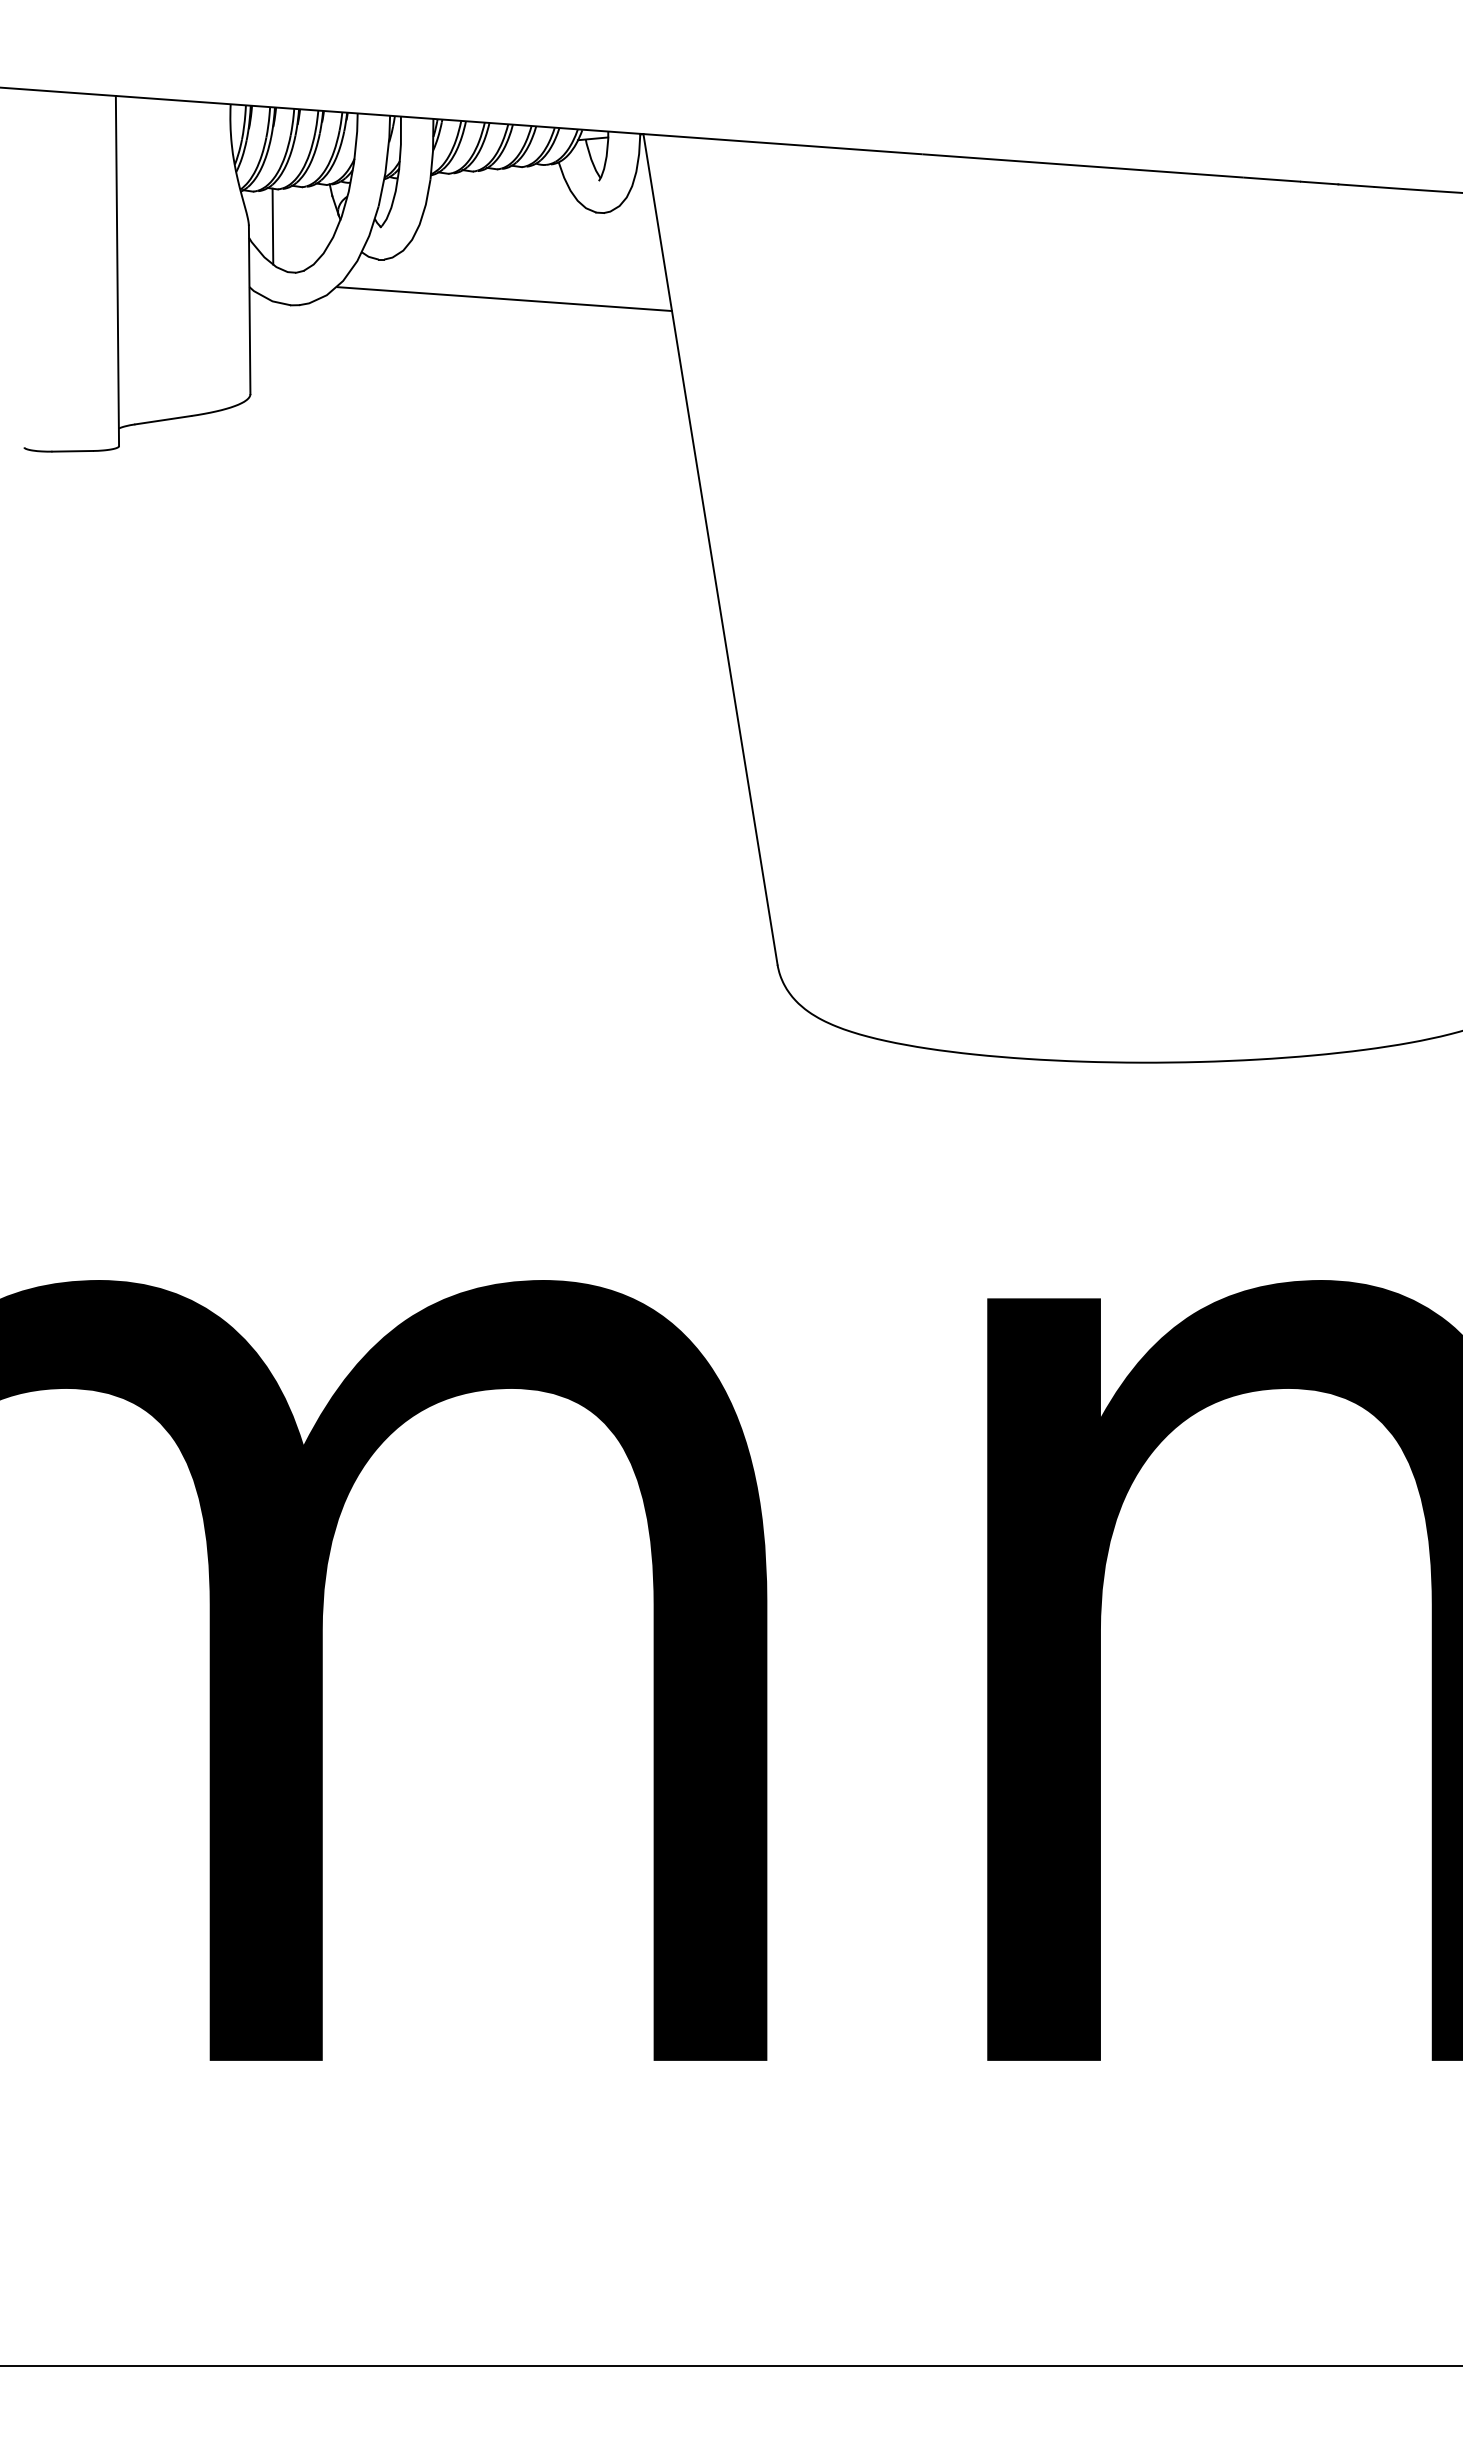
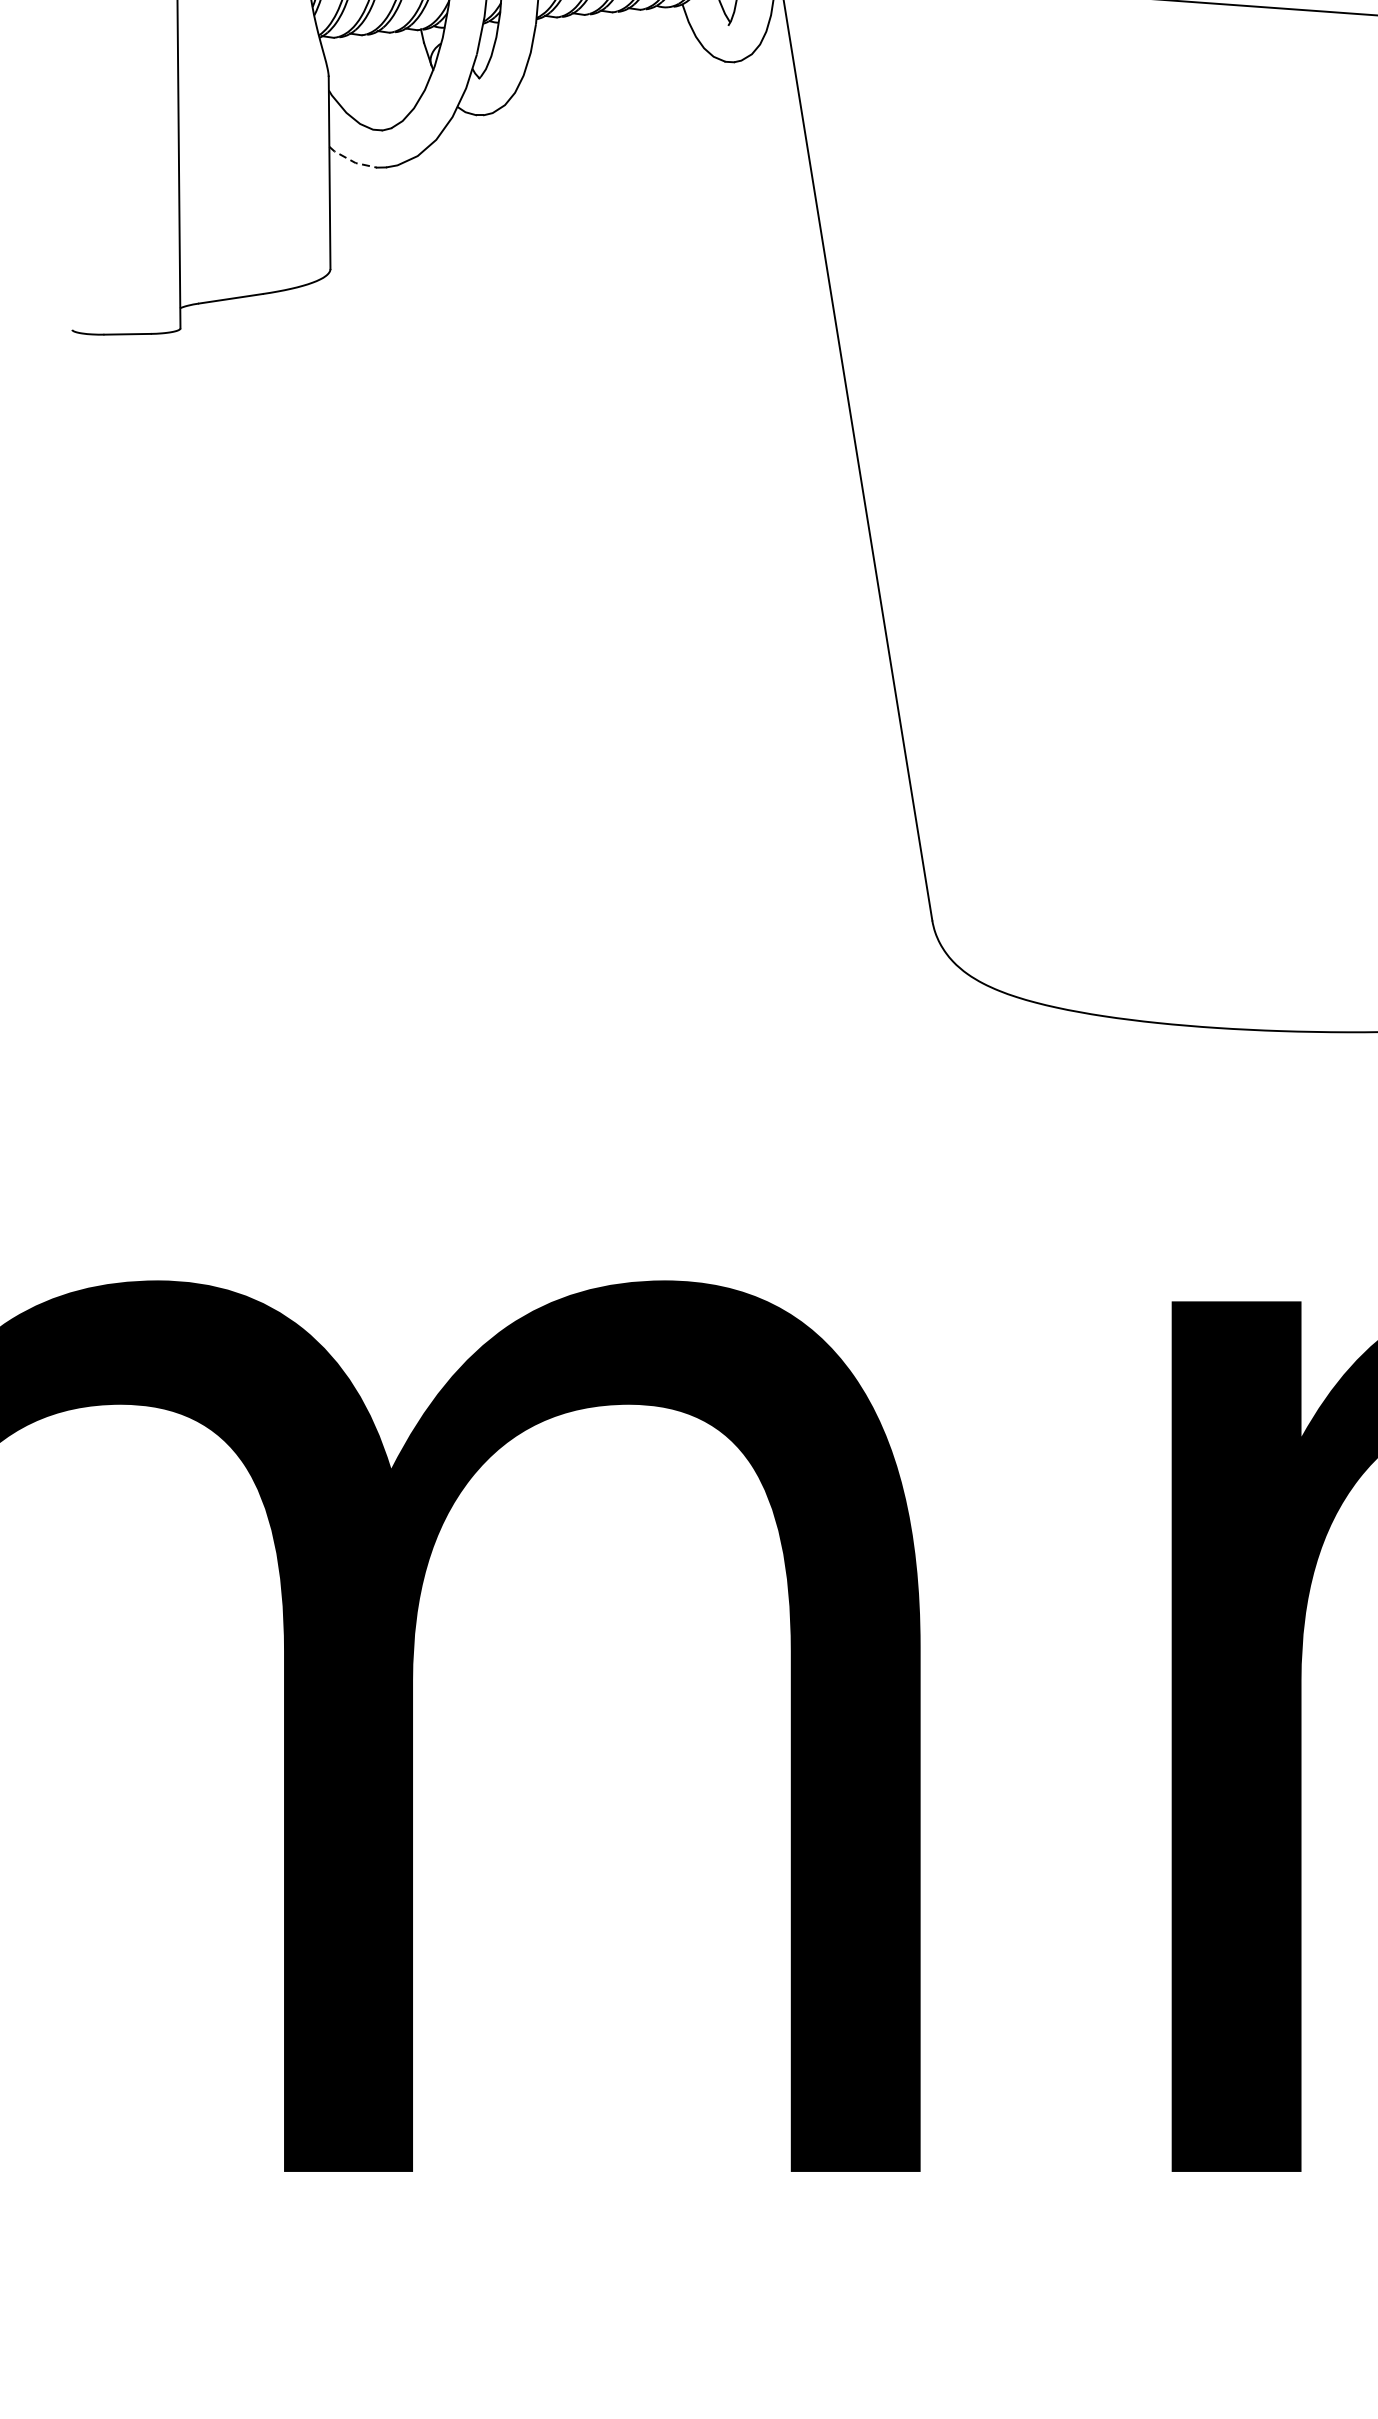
line: (272, 226) -> (355, 77), removed
line: (268, 299) -> (351, 160), solid -> dashed
line: (504, 299) -> (620, 160), removed

